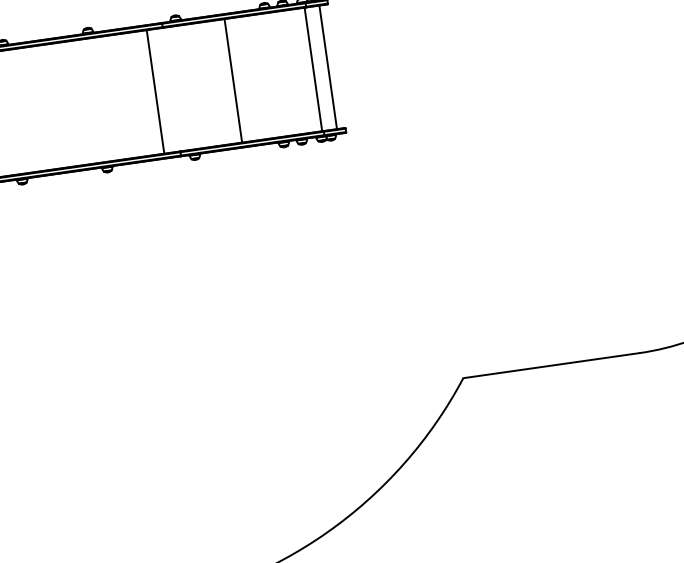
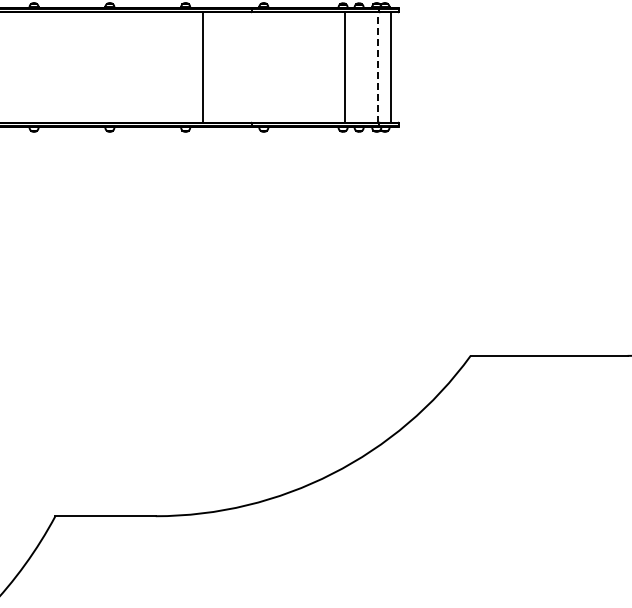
line: (313, 68) -> (378, 66), solid -> dashed
line: (233, 80) -> (344, 67), moved
line: (155, 91) -> (203, 67), moved

